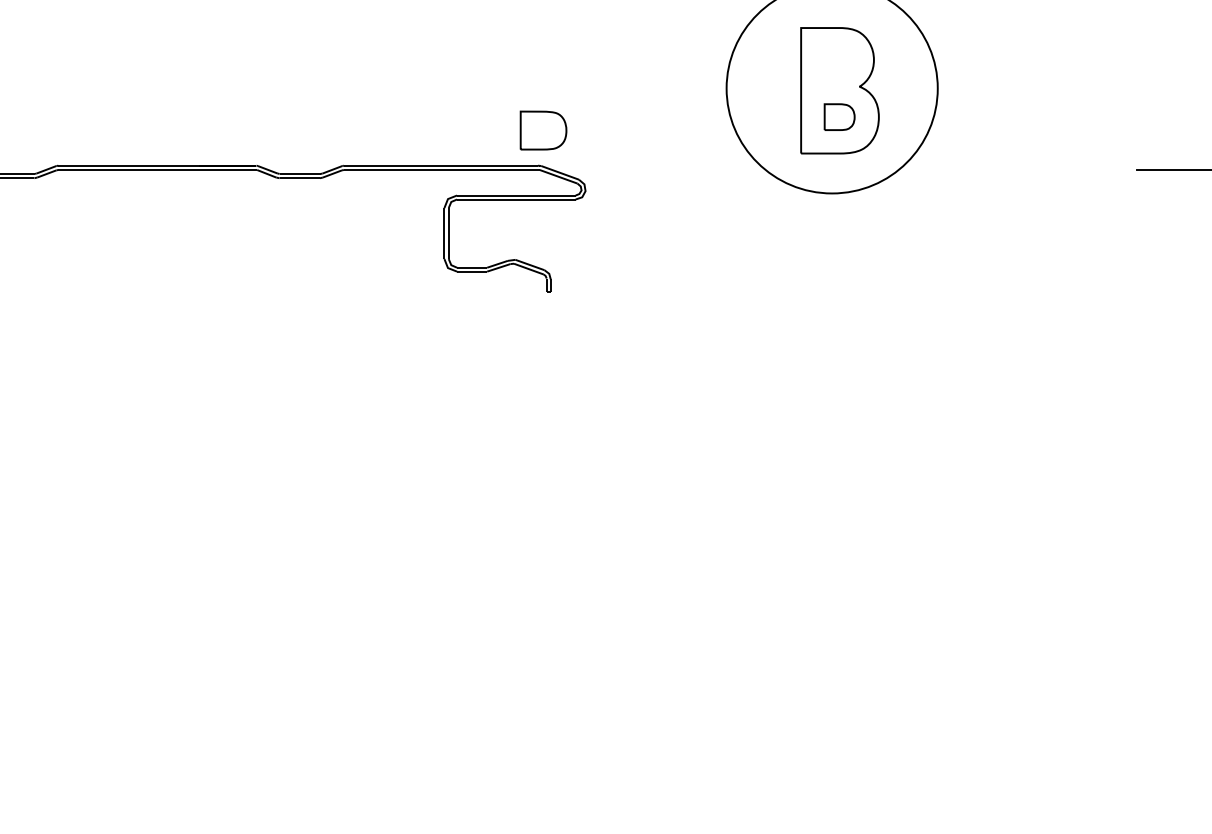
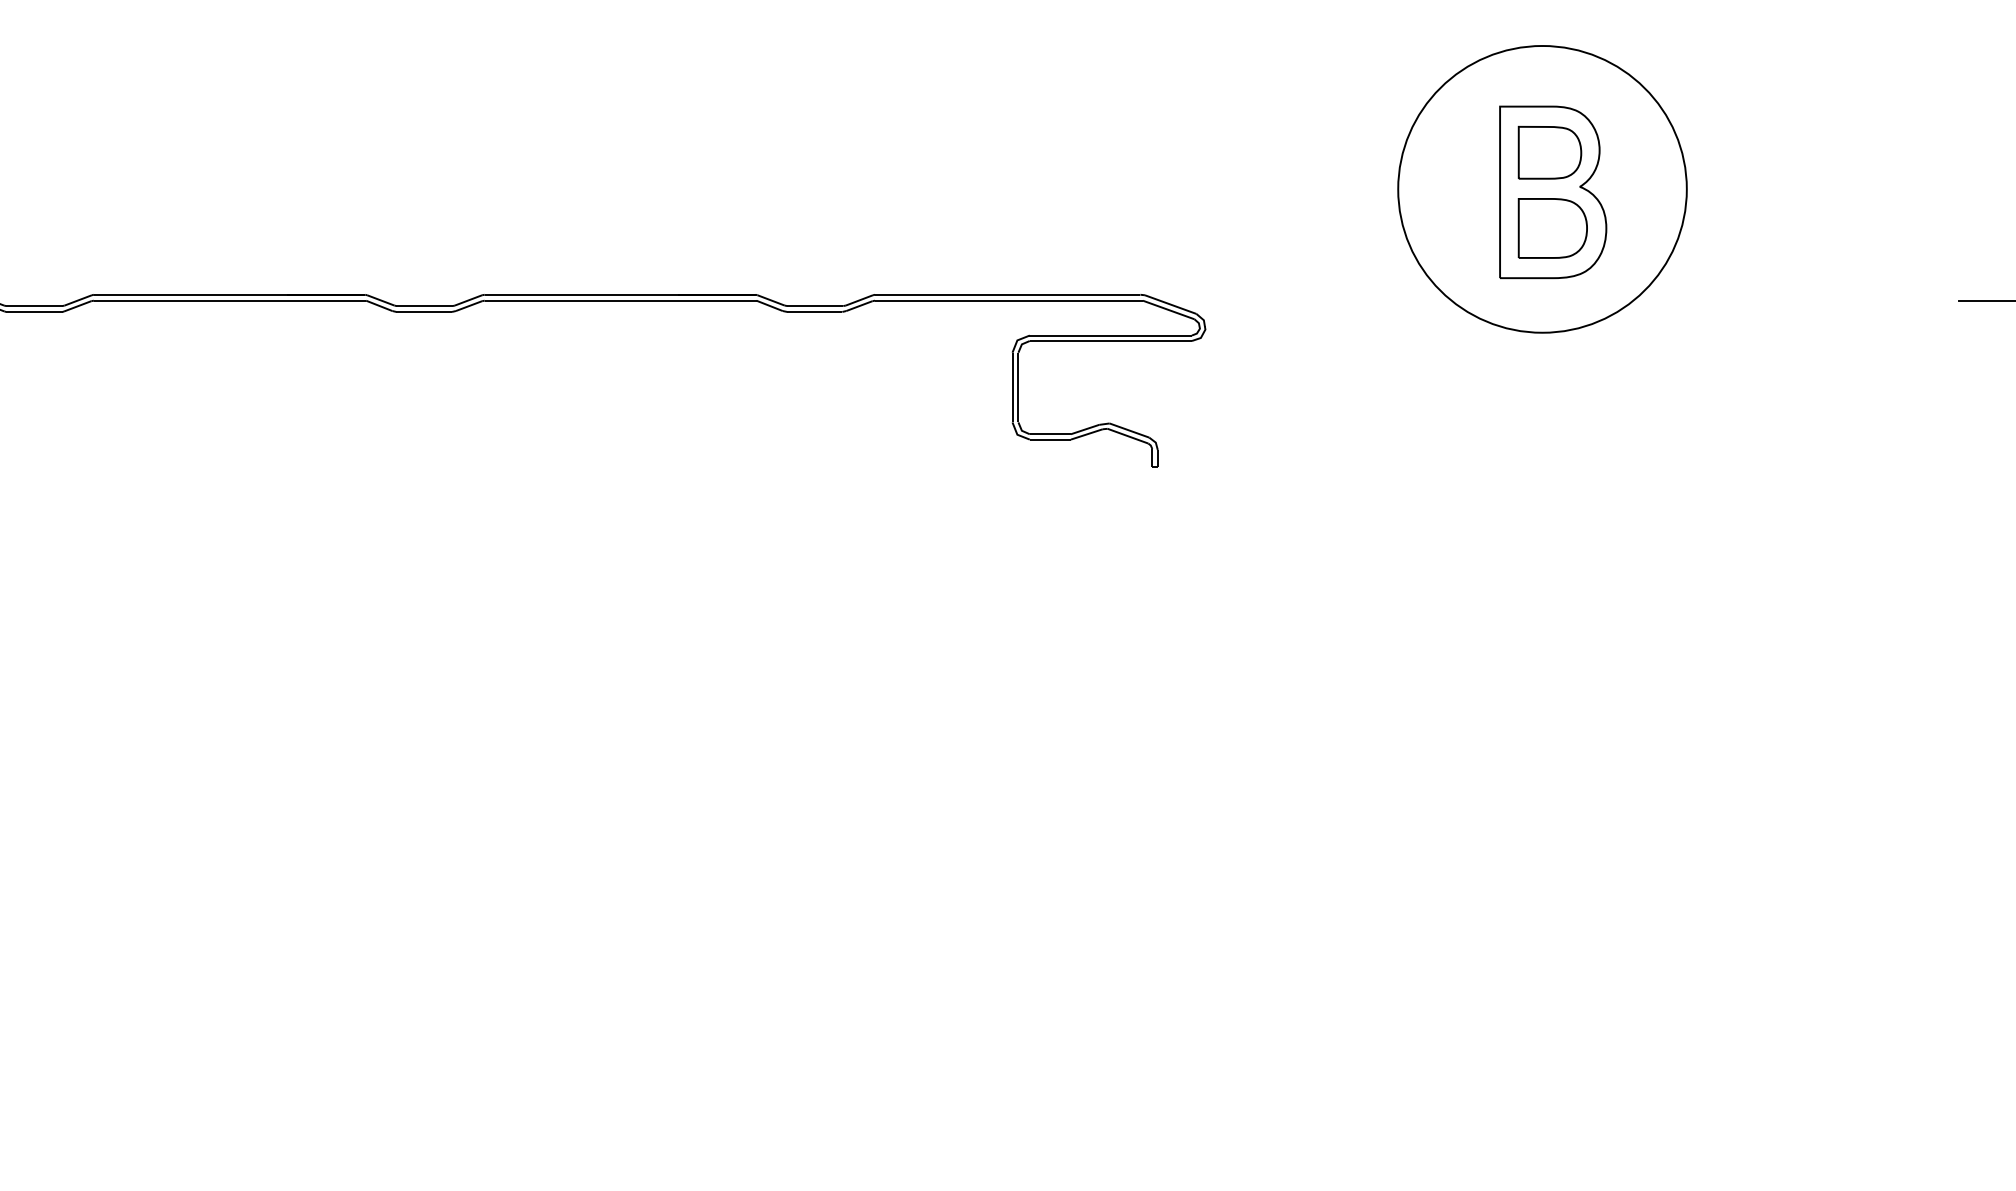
part: (839, 117) -> (1552, 228), size x1.67
part: (543, 130) -> (1549, 152), moved

